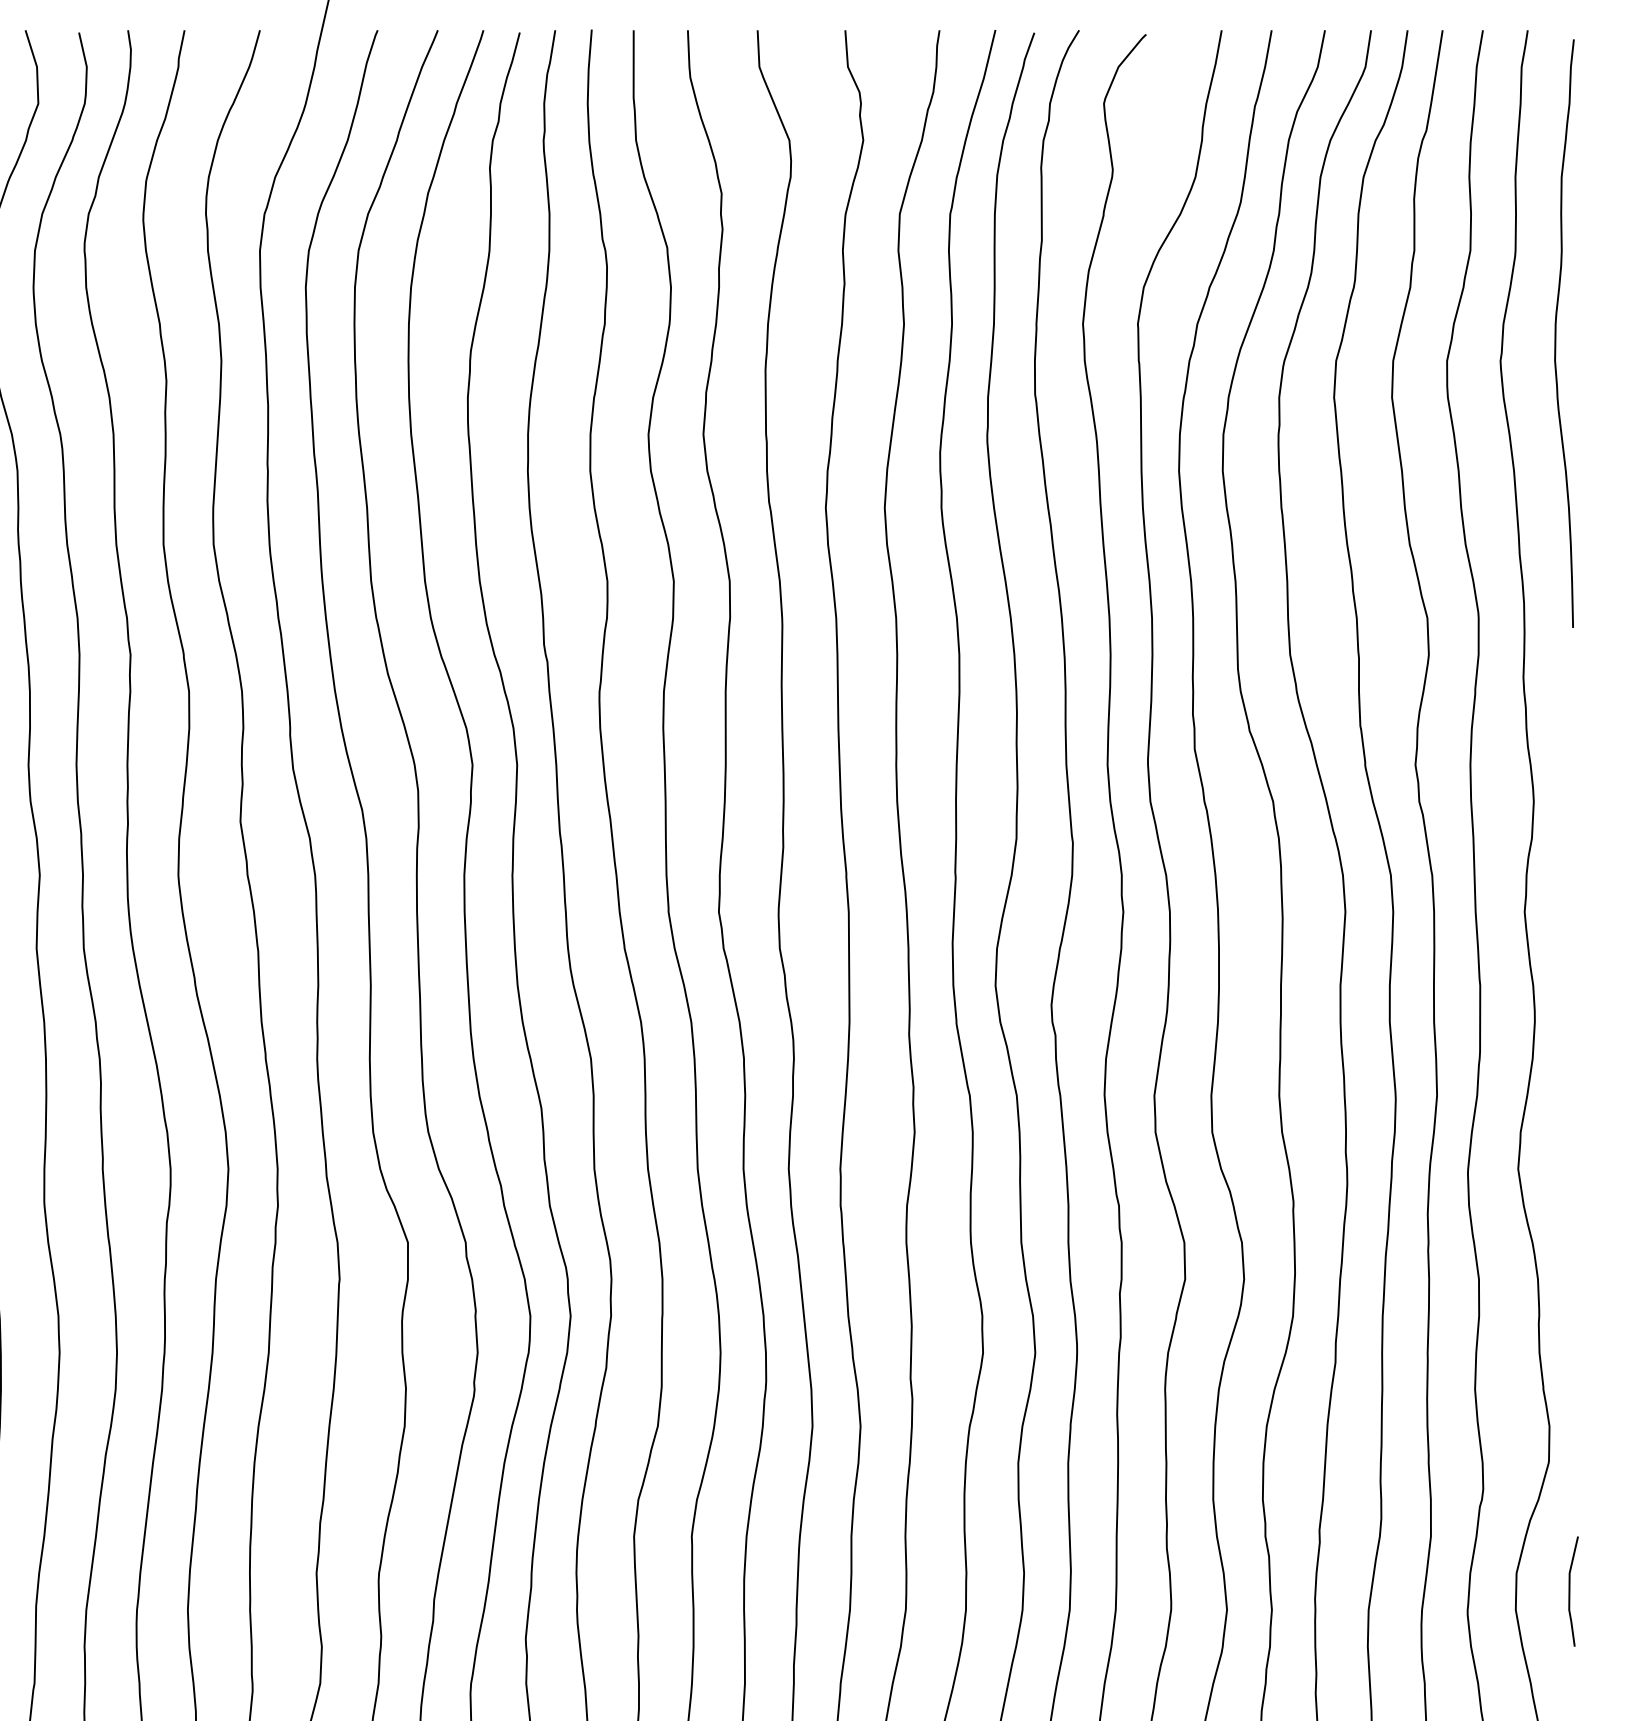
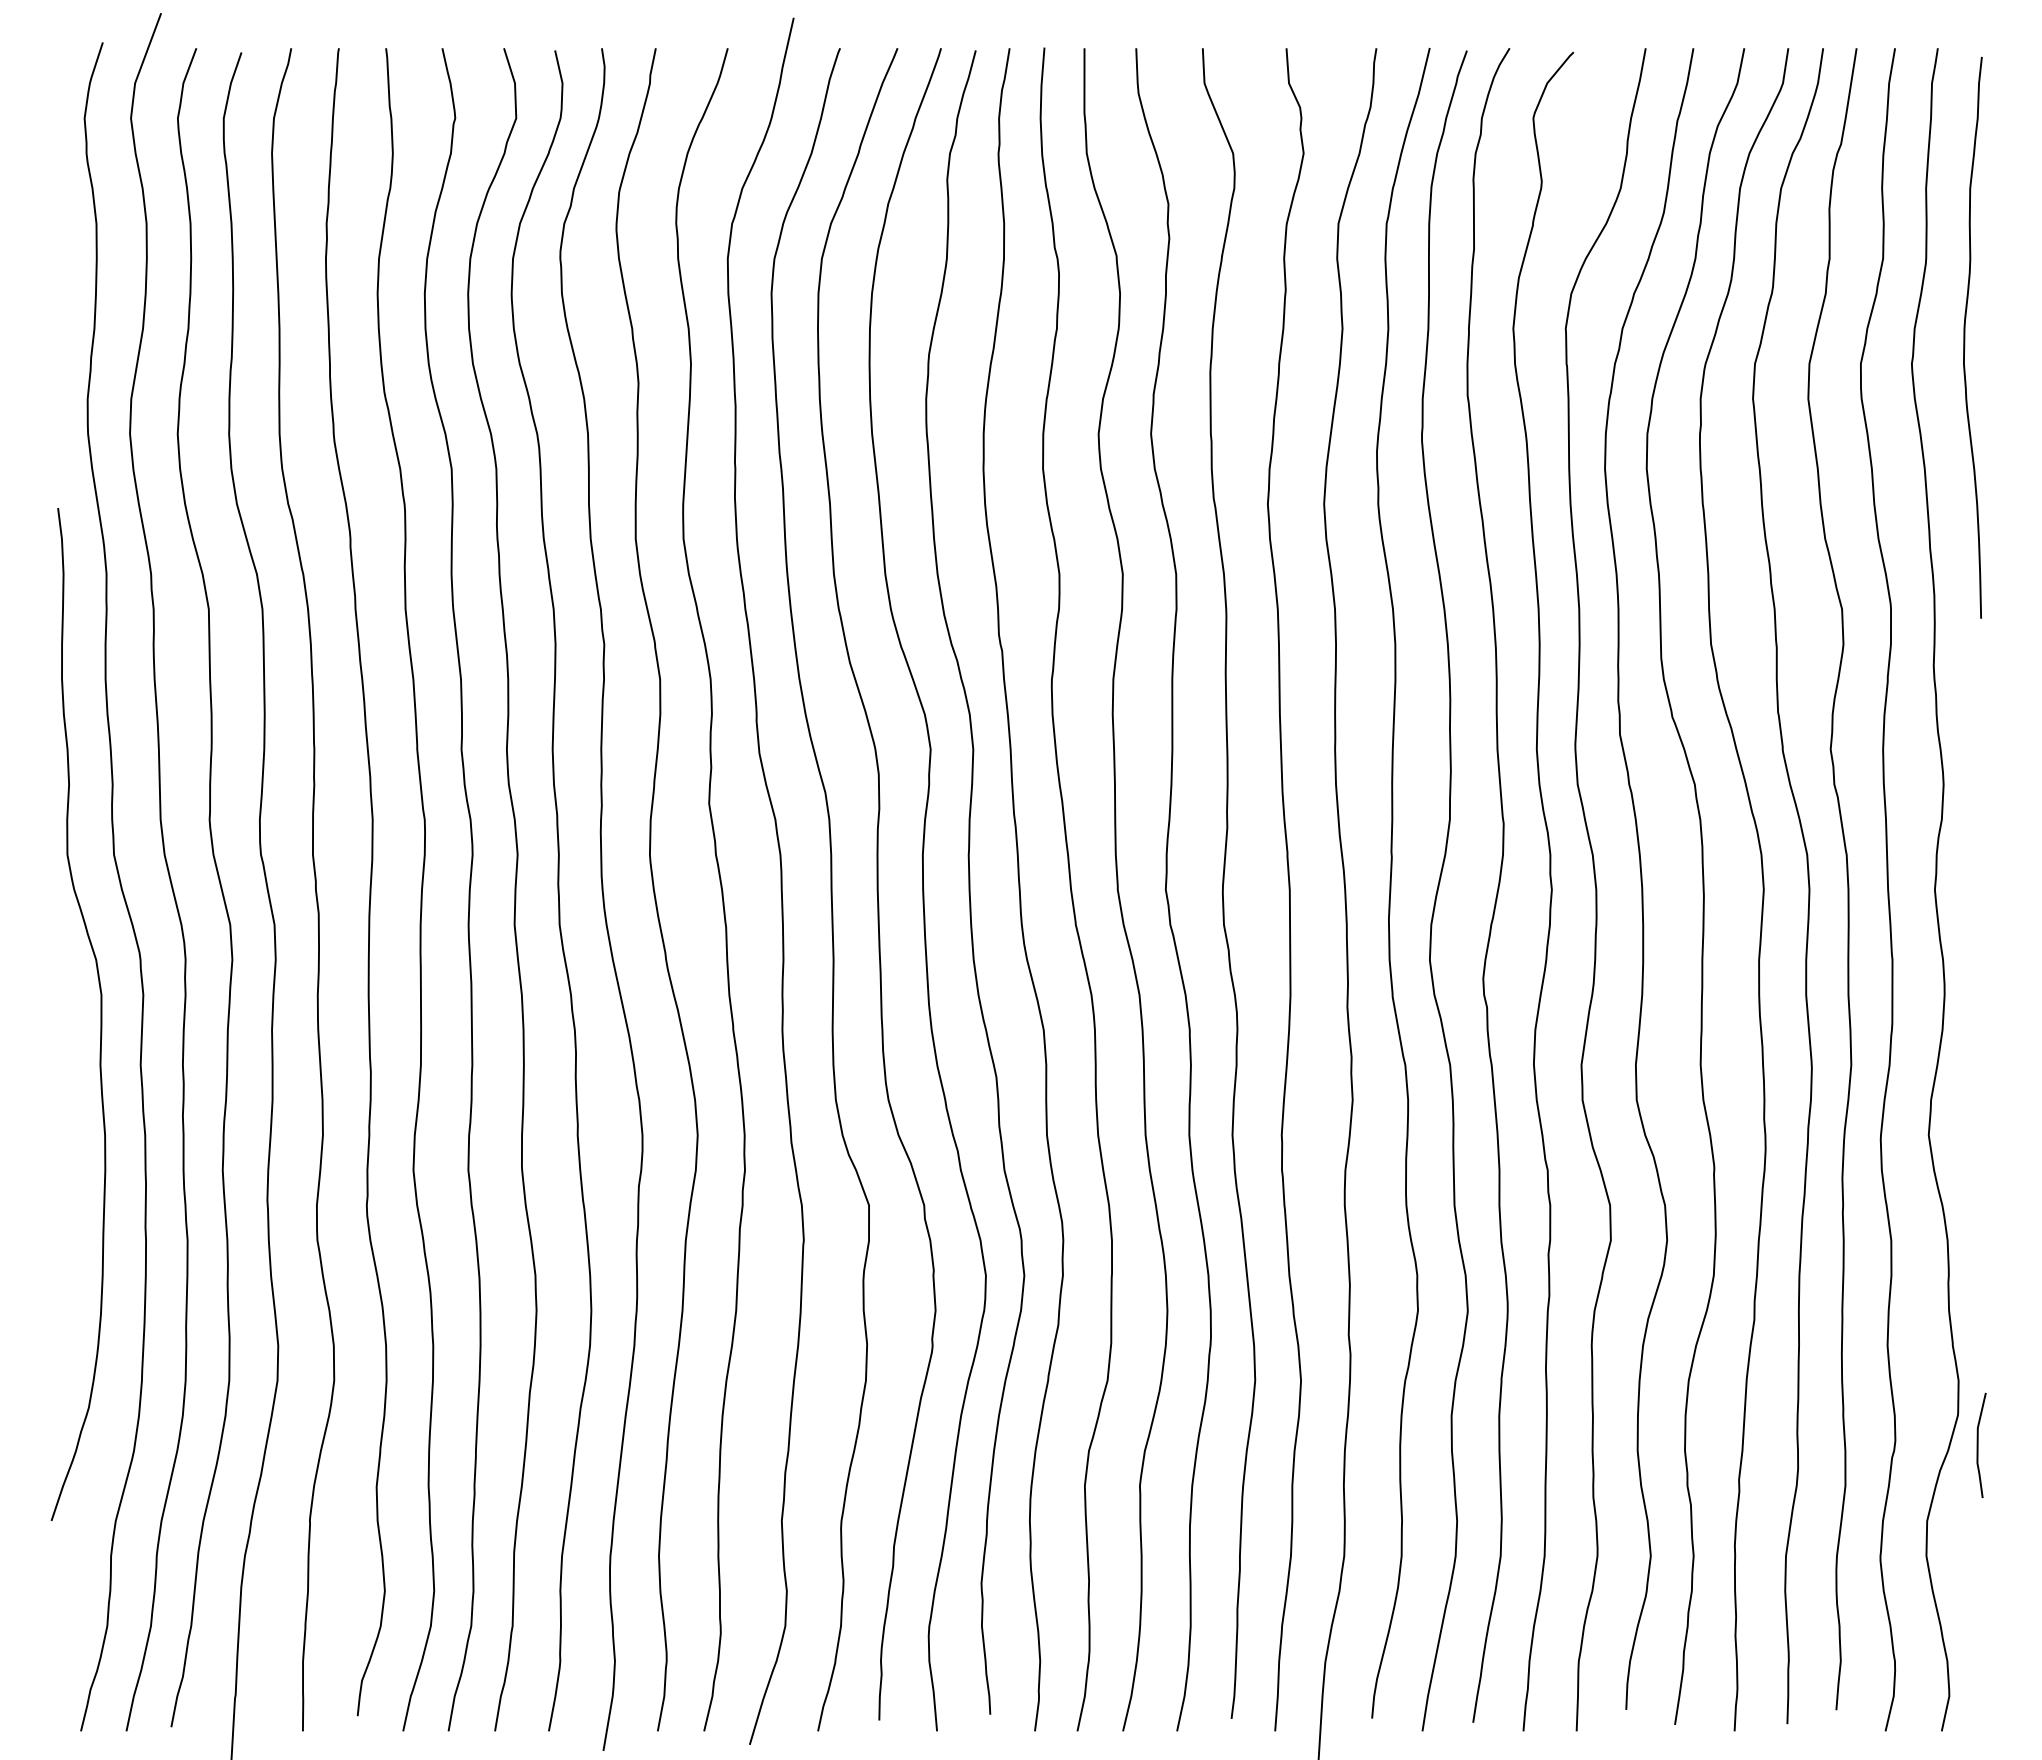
line: (1570, 1591) -> (1978, 1445), moved

